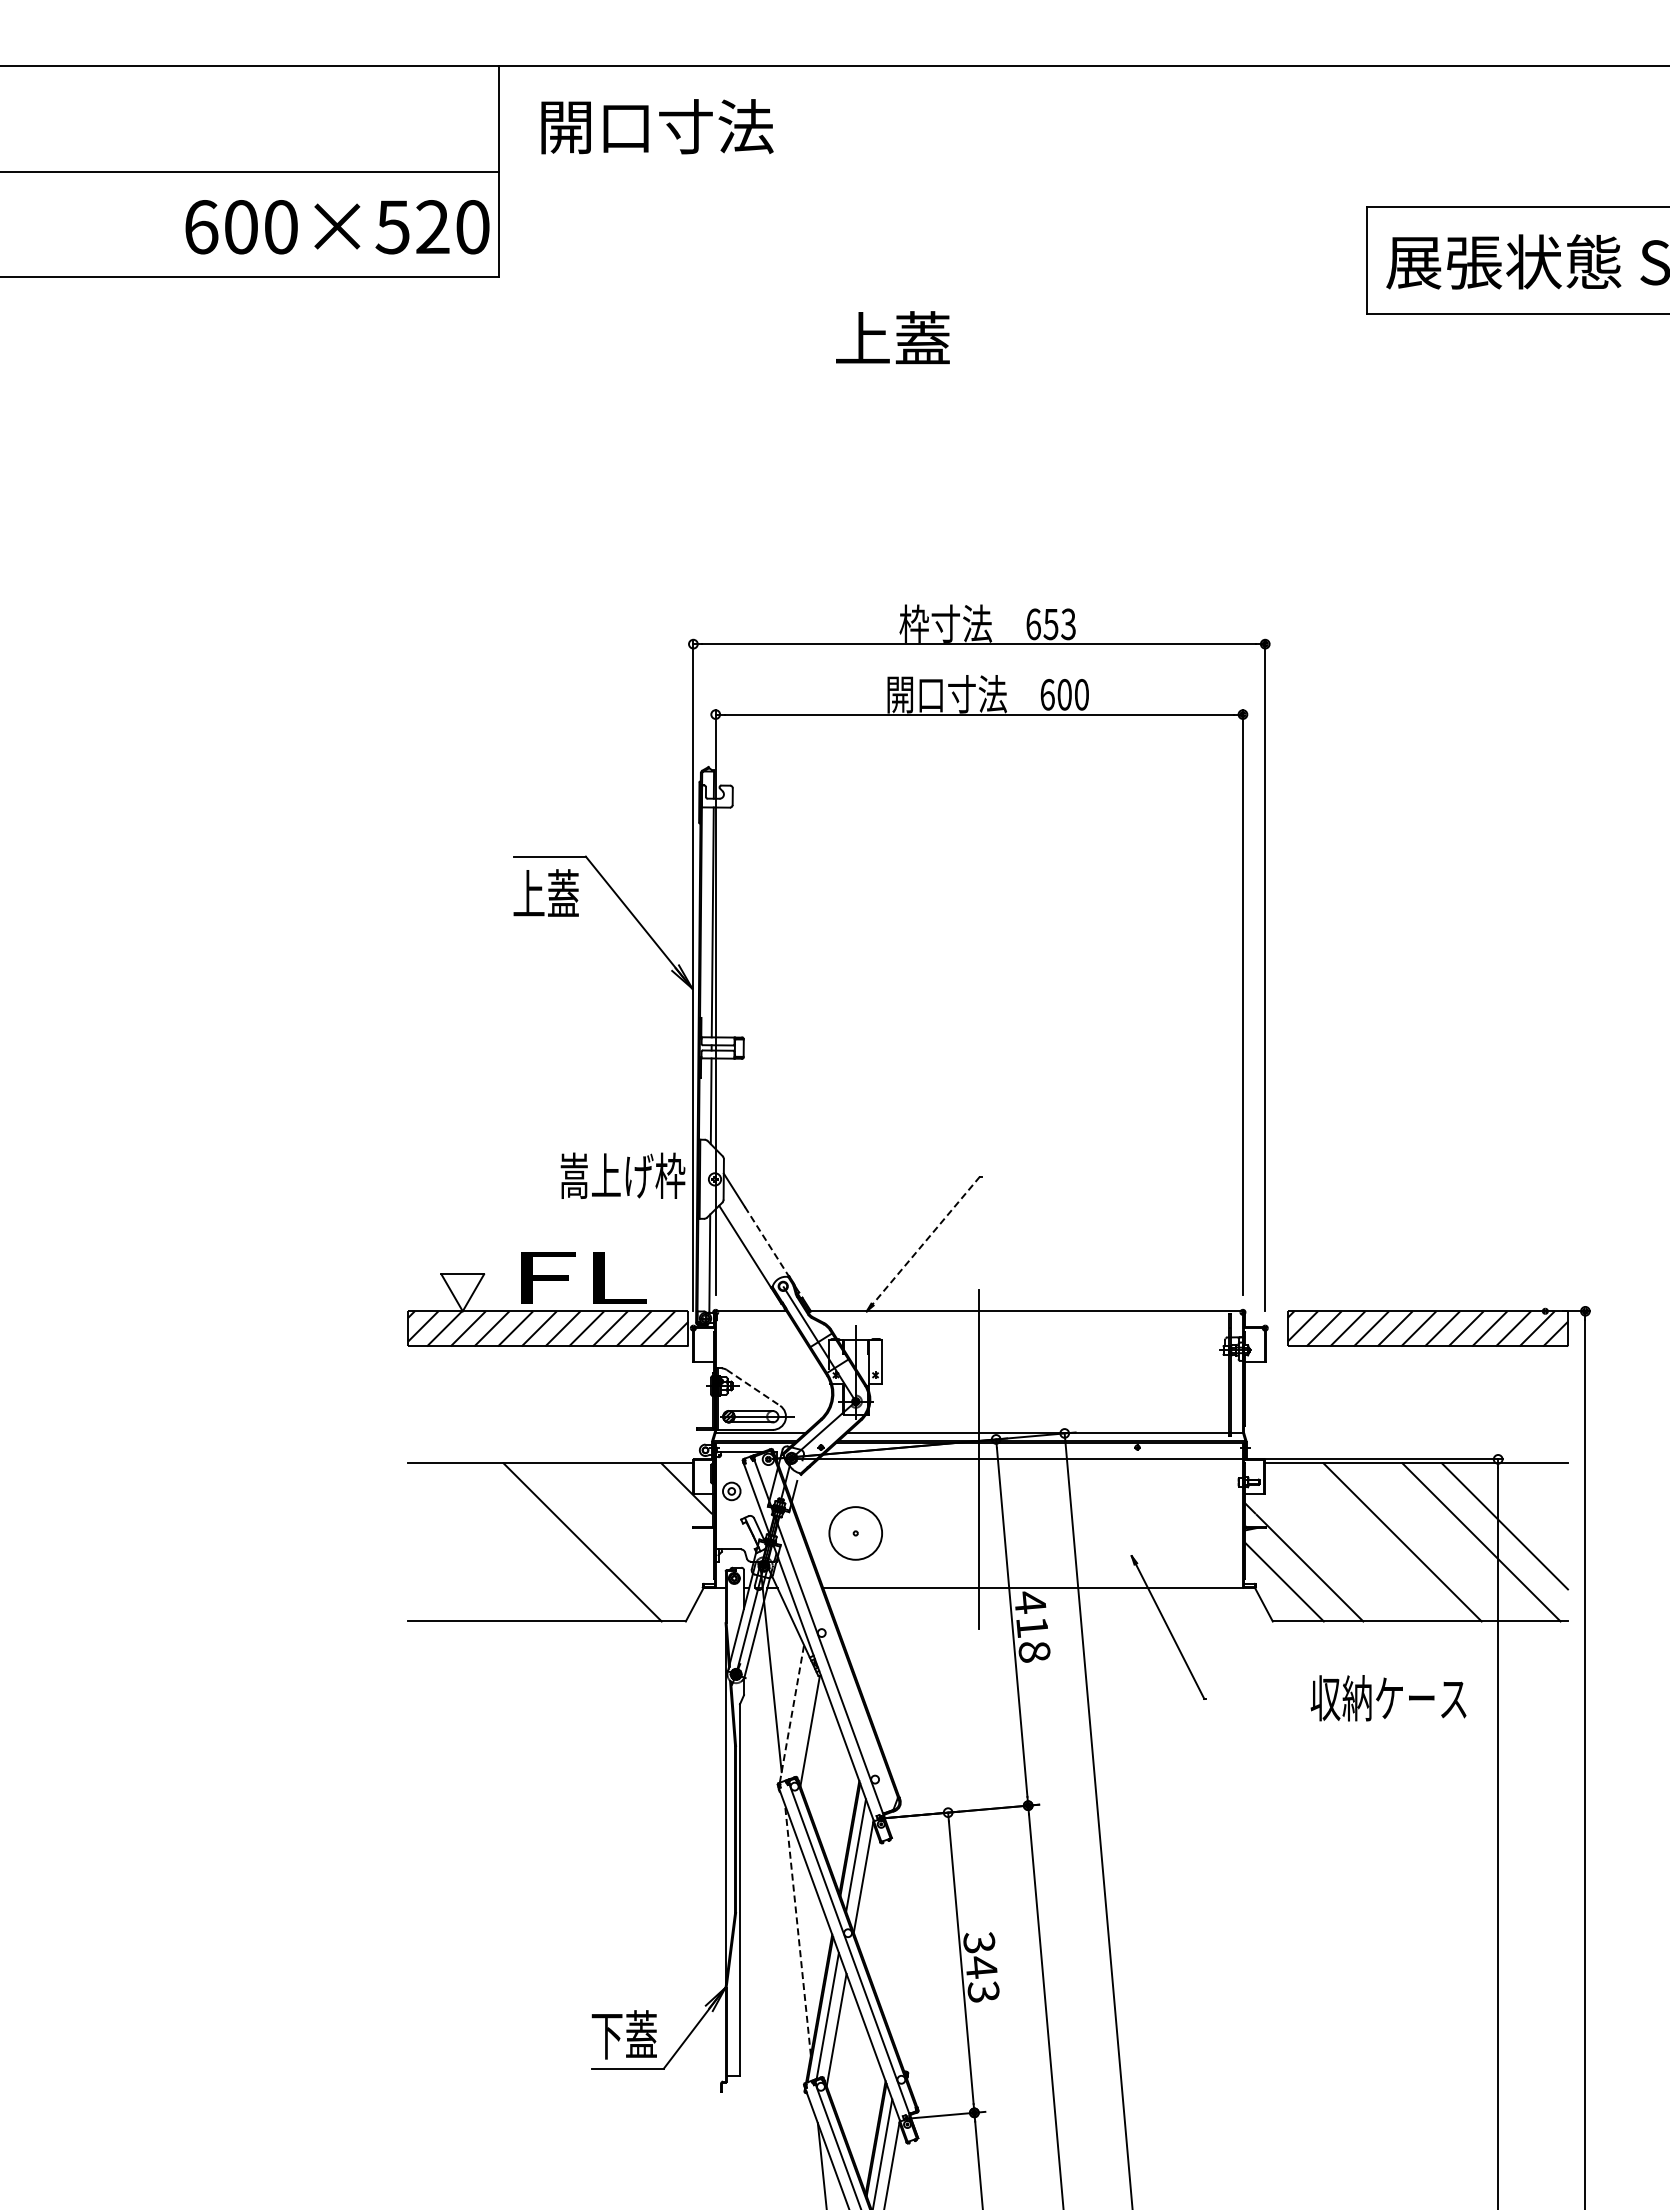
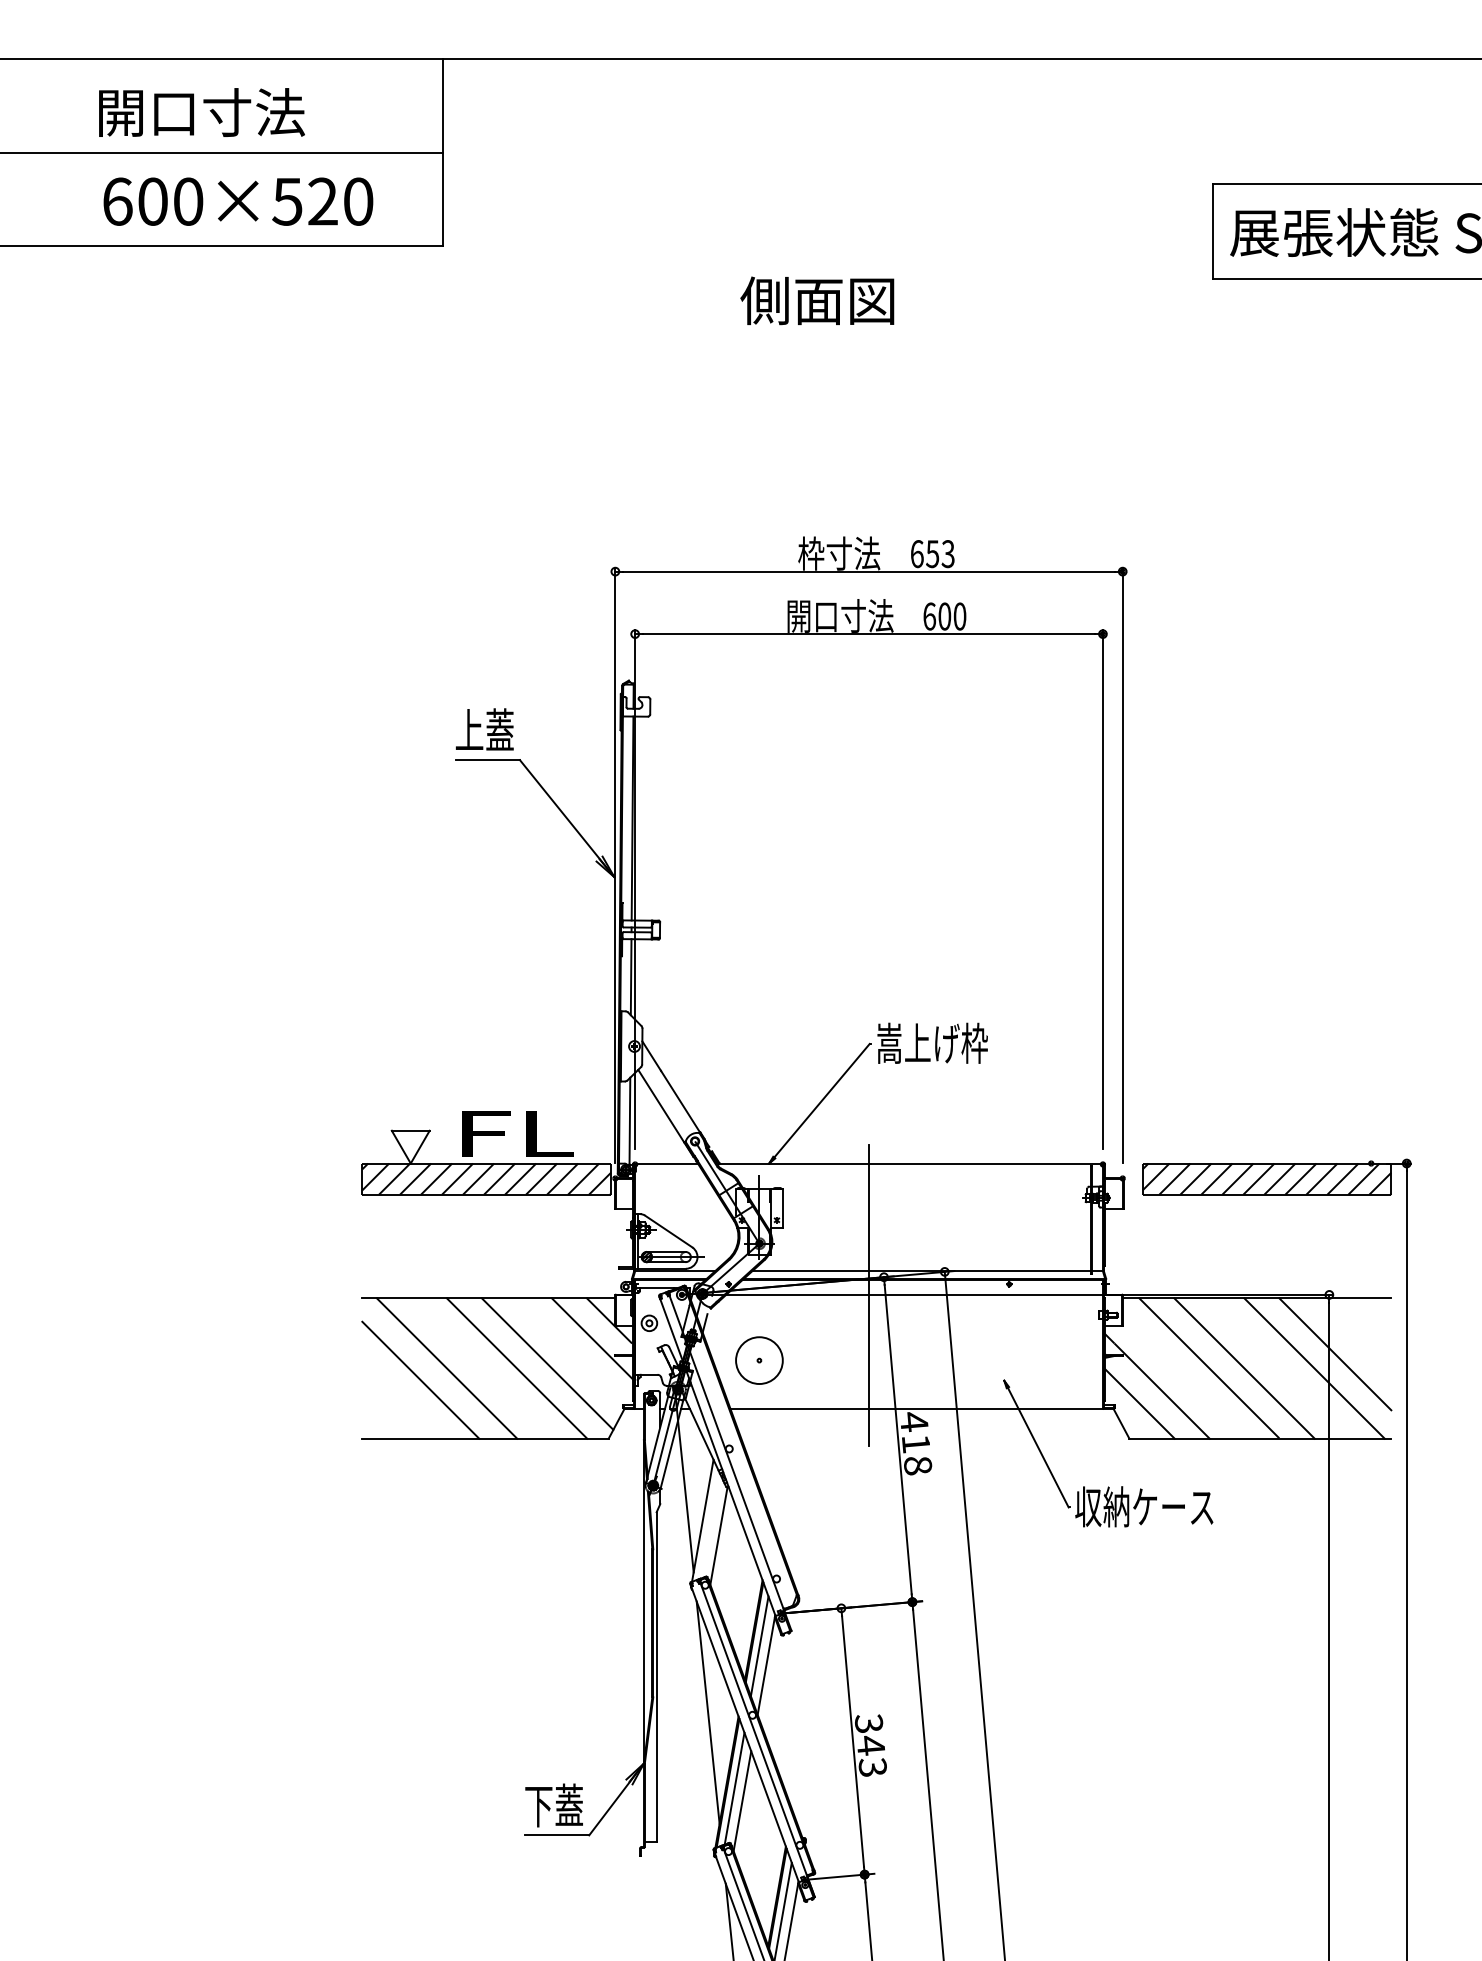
text: (657, 126) -> (202, 112), moved
text: (337, 227) -> (238, 201), moved
text: (920, 338) -> (816, 300), 上蓋 -> 側面図
text: (545, 892) -> (484, 728), moved
text: (622, 1175) -> (932, 1043), moved
line: (767, 1242) -> (681, 1102), dashed -> solid
line: (923, 1243) -> (819, 1103), dashed -> solid
line: (753, 1388) -> (668, 1232), dashed -> solid
line: (667, 1509) -> (592, 1339), added
line: (617, 1537) -> (548, 1364), added
line: (1362, 1541) -> (1208, 1367), added
line: (503, 1542) -> (446, 1368), added
line: (474, 1555) -> (421, 1380), added
text: (1388, 1698) -> (1144, 1507), moved
line: (791, 1713) -> (702, 1520), dashed -> solid
line: (797, 1930) -> (707, 1712), dashed -> solid

